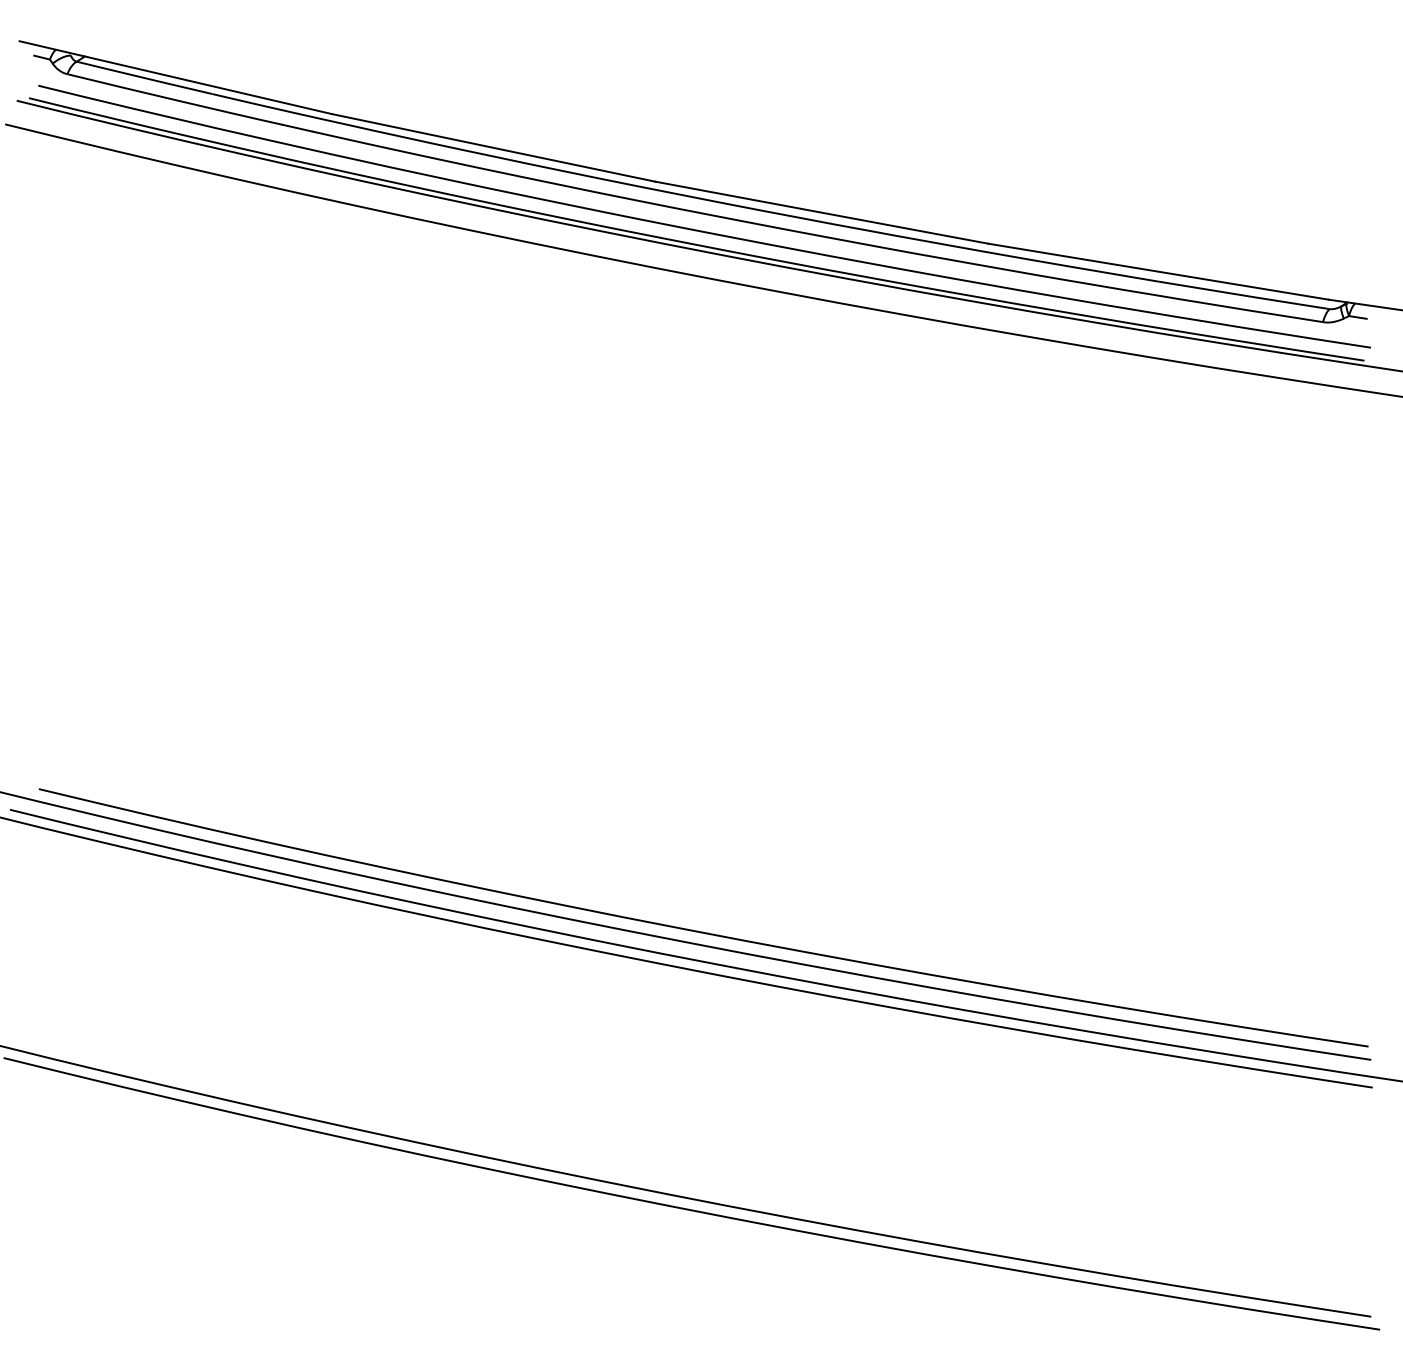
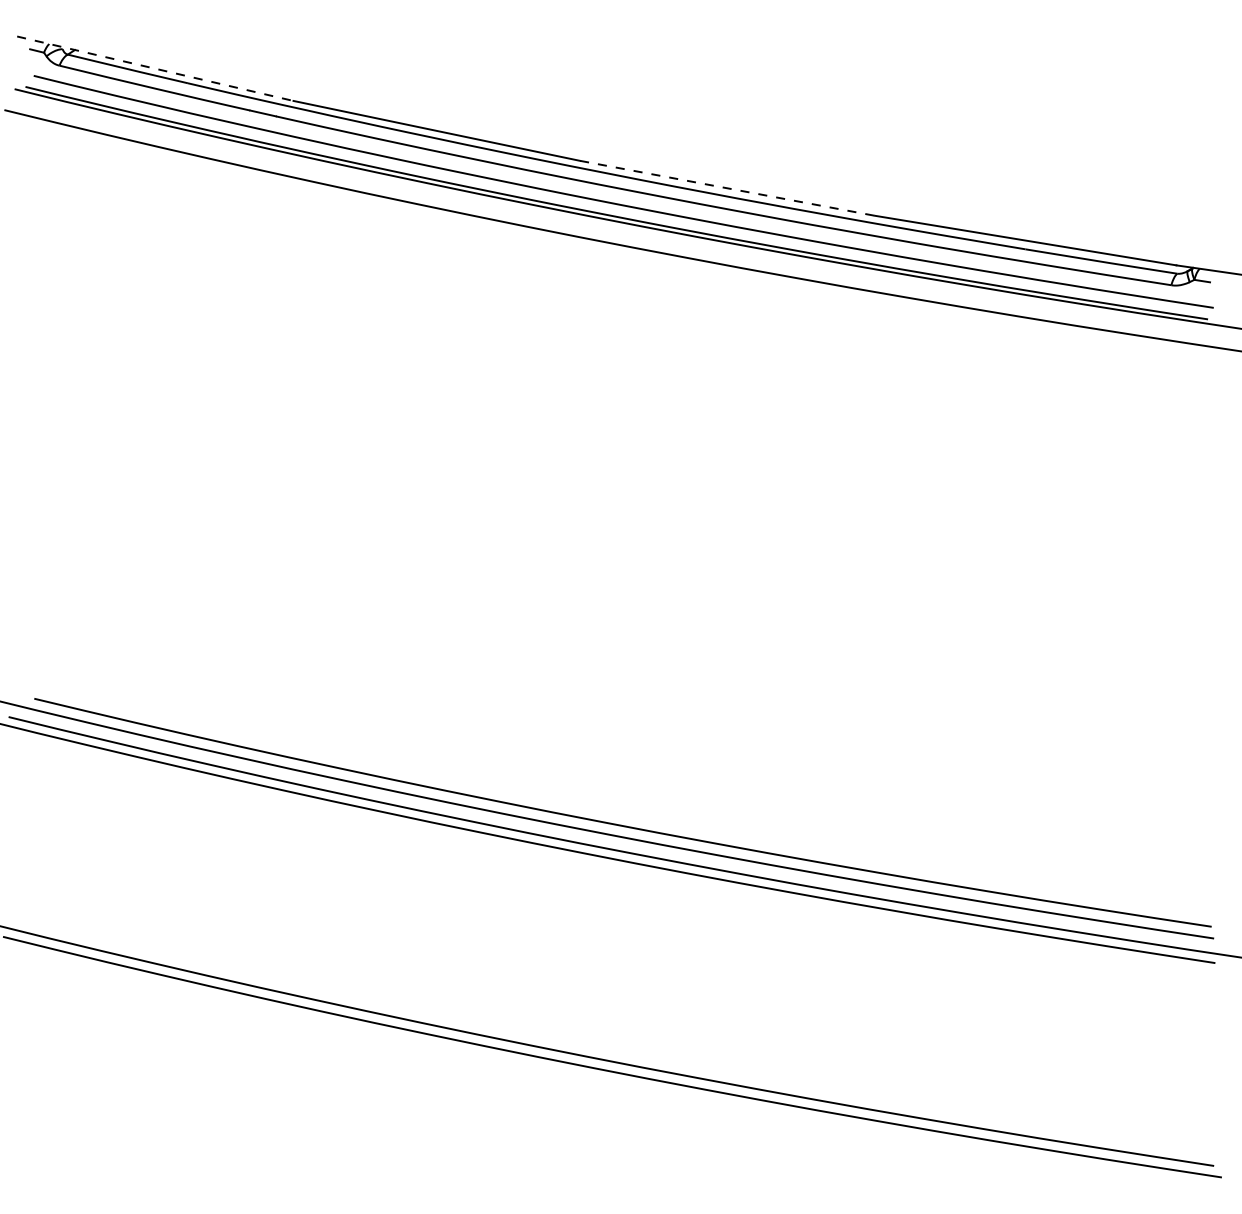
line: (176, 77) -> (156, 68), solid -> dashed
line: (822, 212) -> (728, 188), solid -> dashed

